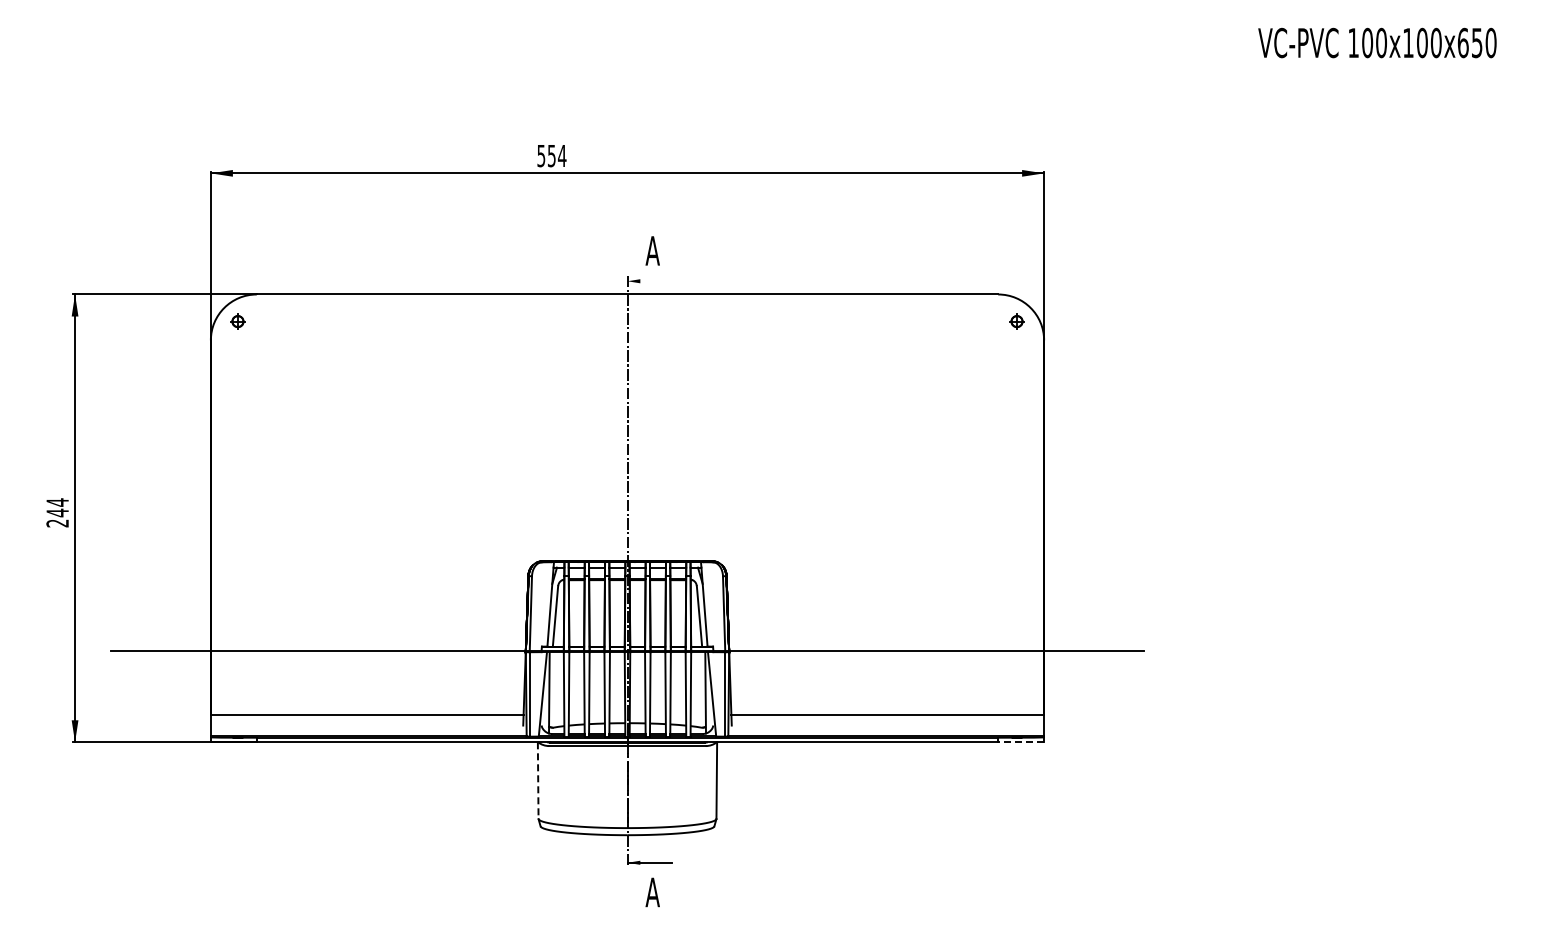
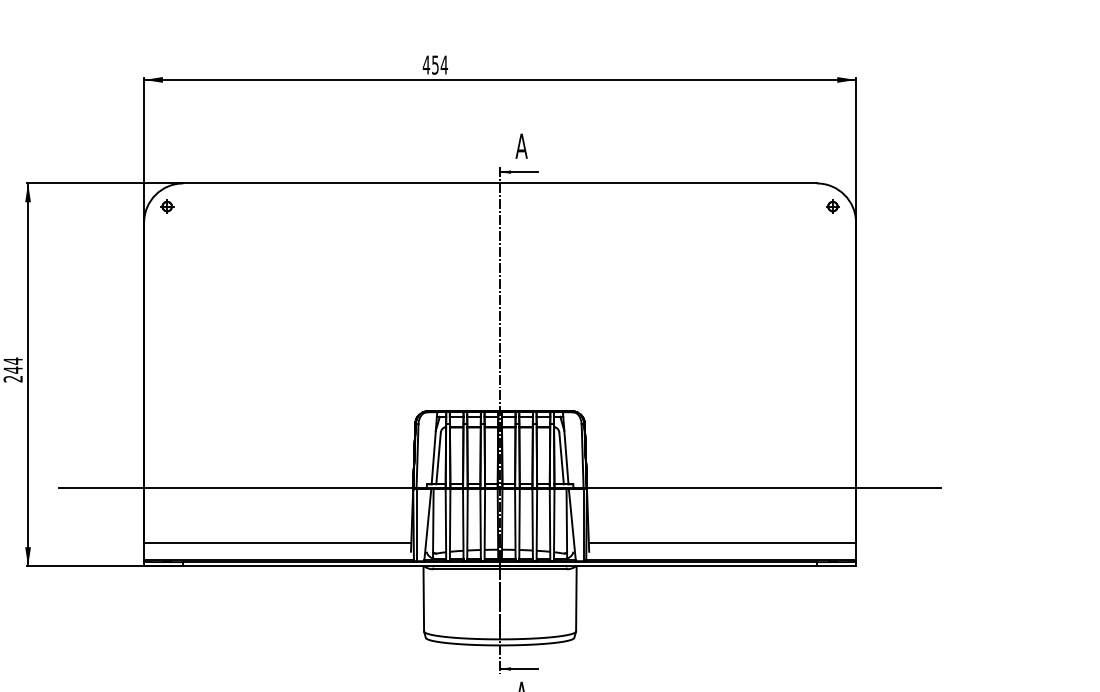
text: (541, 156) -> (426, 65), 554 -> 454
line: (649, 281) -> (518, 172), added
line: (1021, 742) -> (836, 566), dashed -> solid
line: (538, 781) -> (424, 599), dashed -> solid

